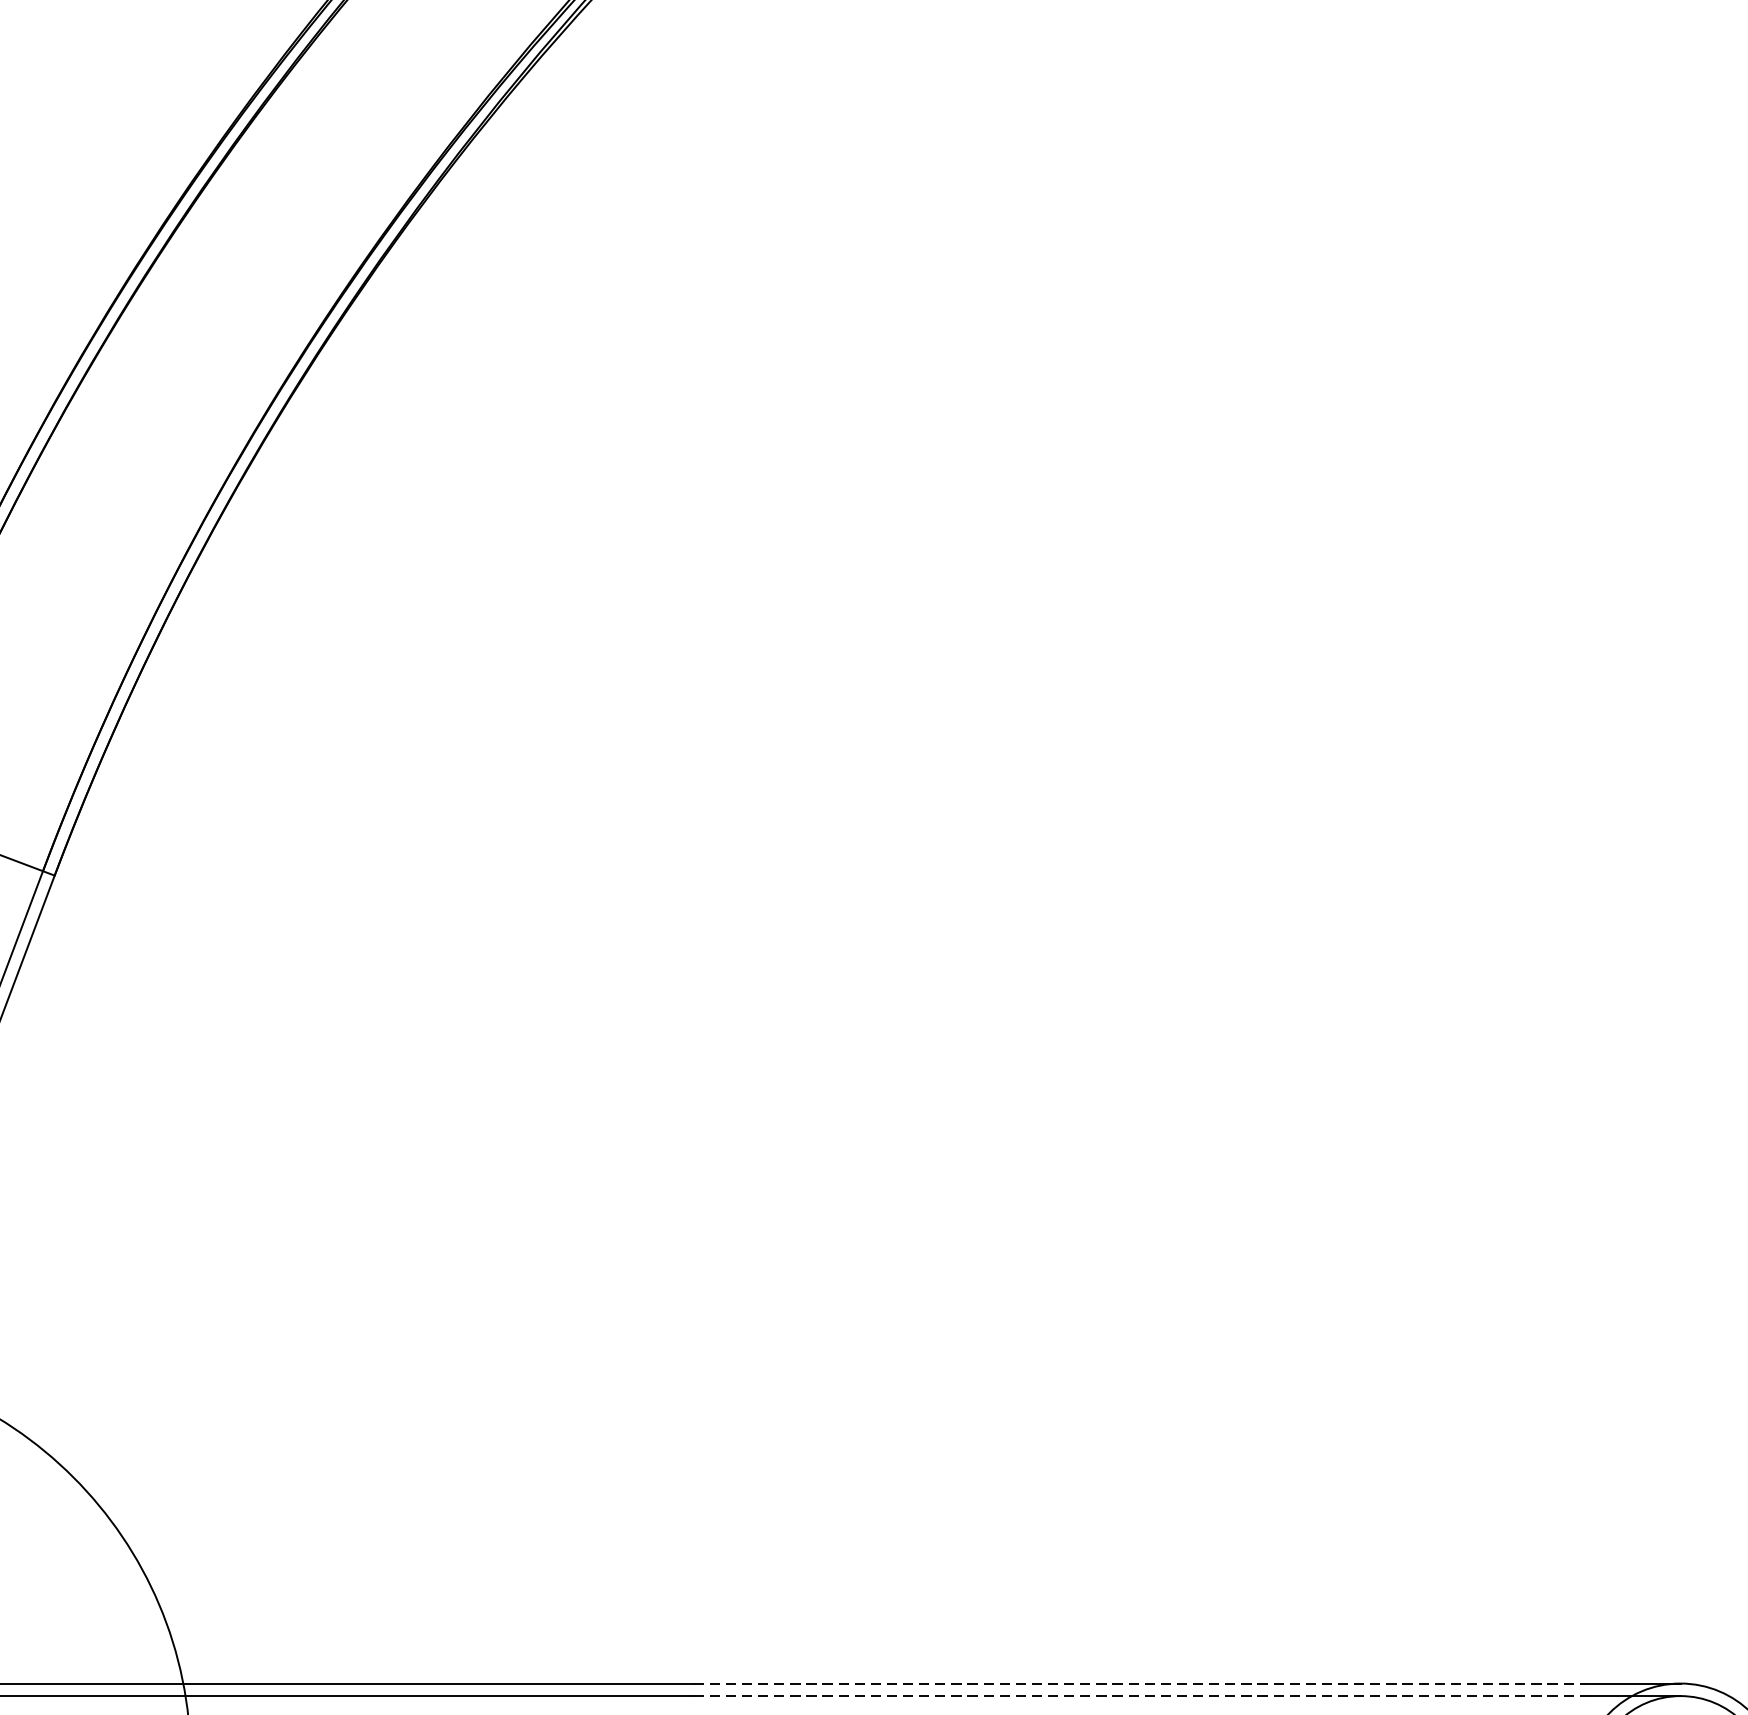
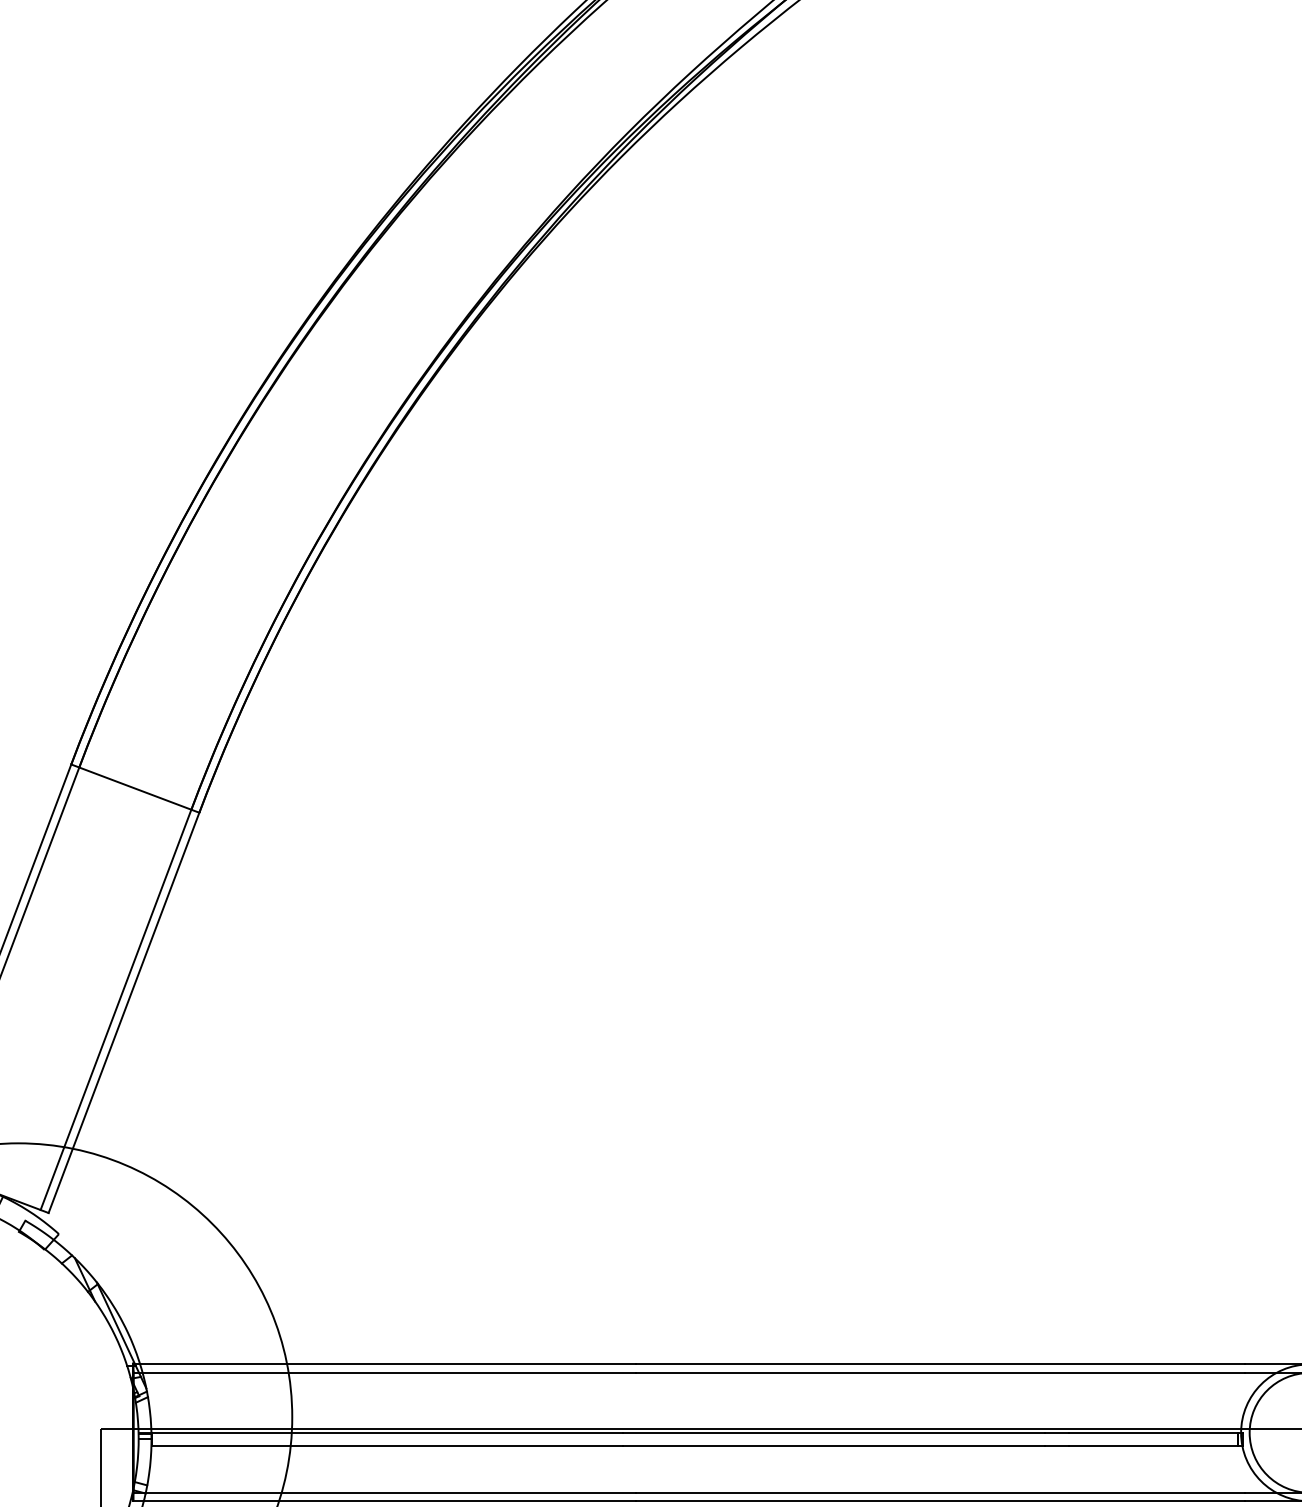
line: (1140, 1683) -> (940, 1364), dashed -> solid
line: (1140, 1695) -> (940, 1372), dashed -> solid

